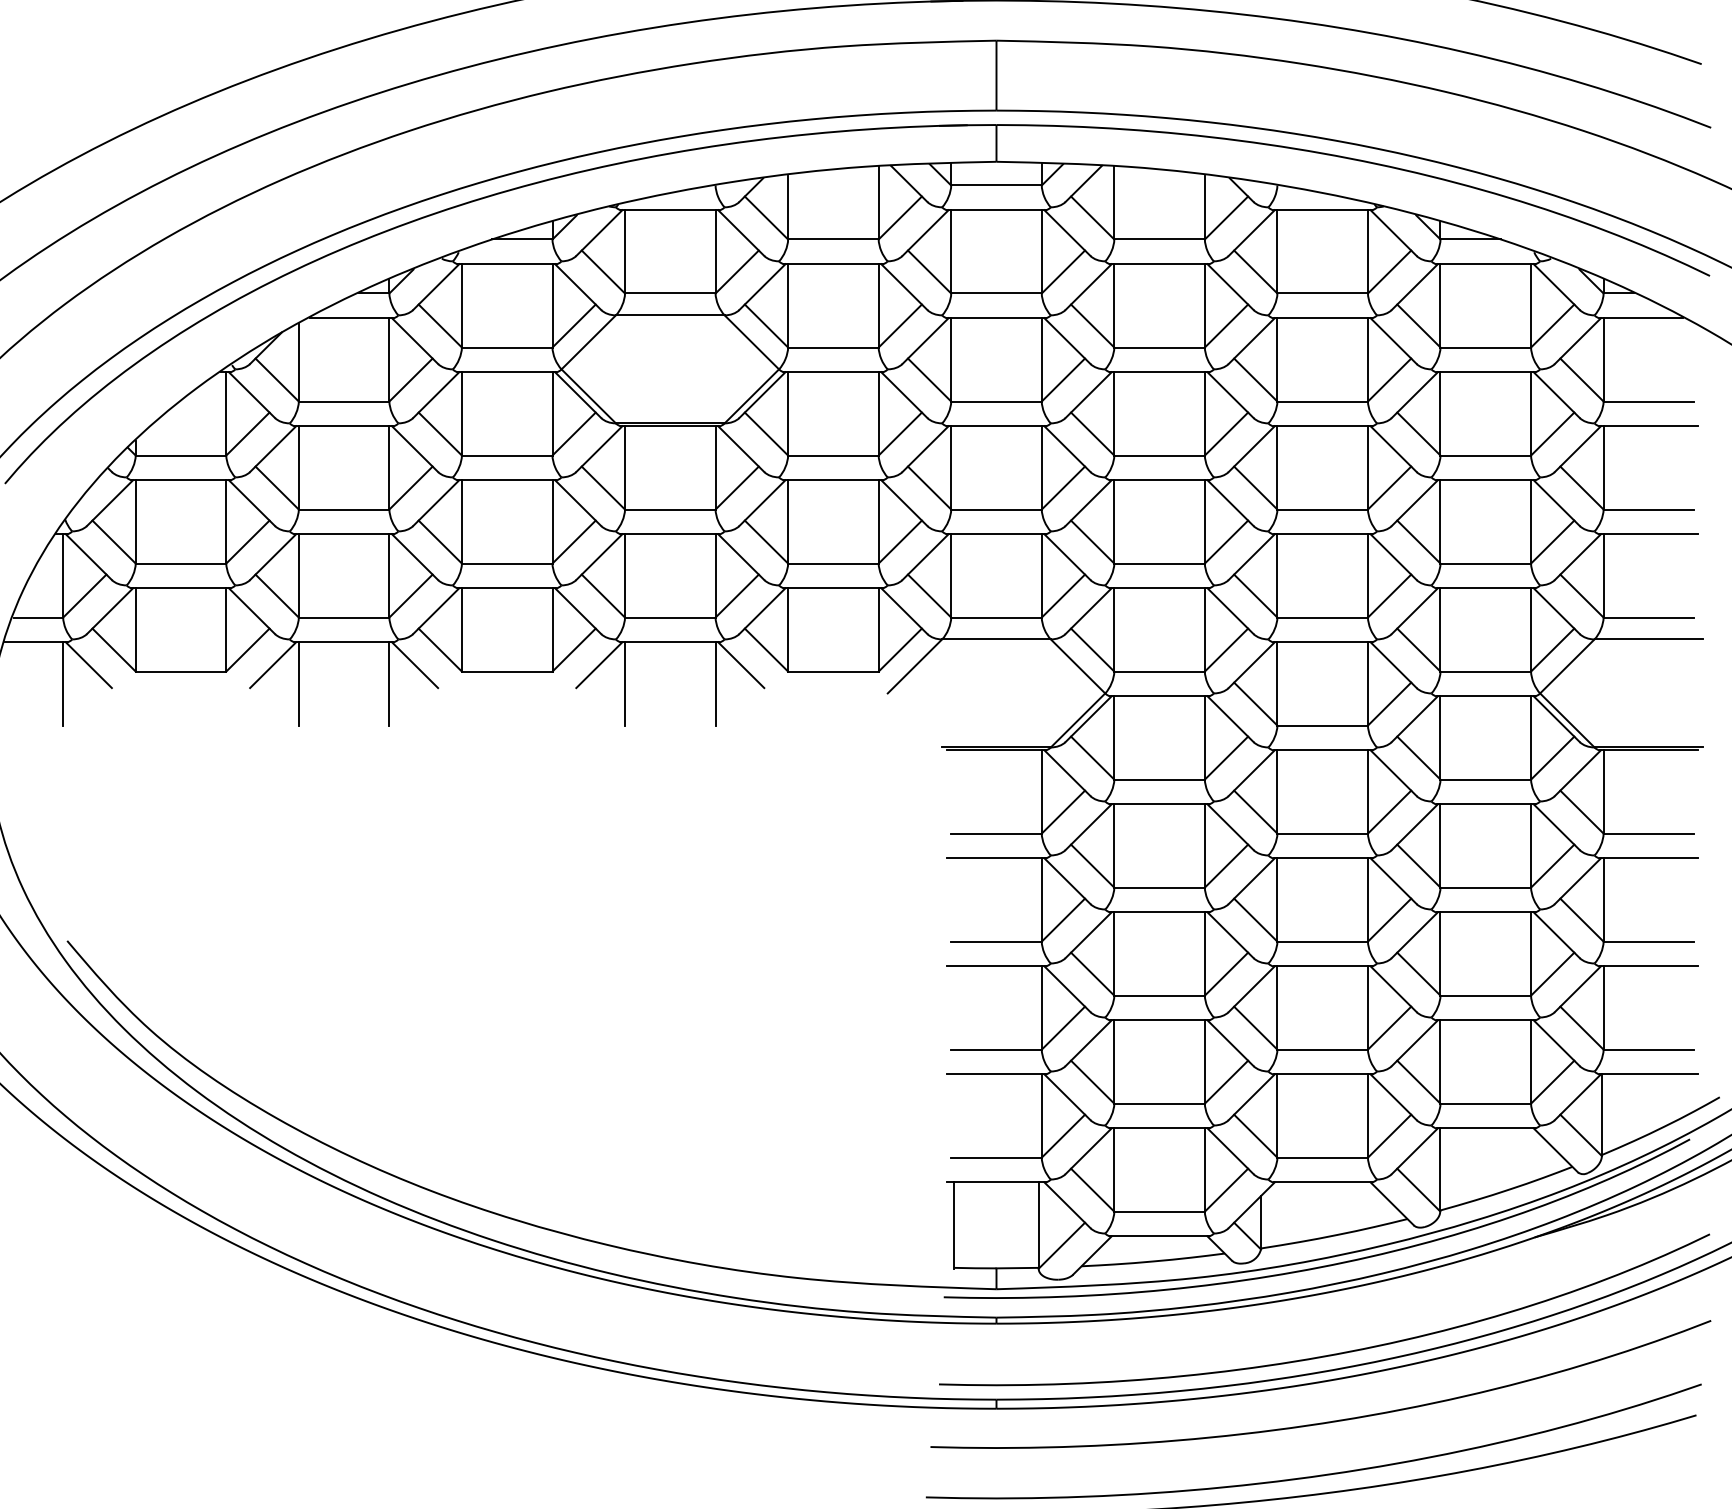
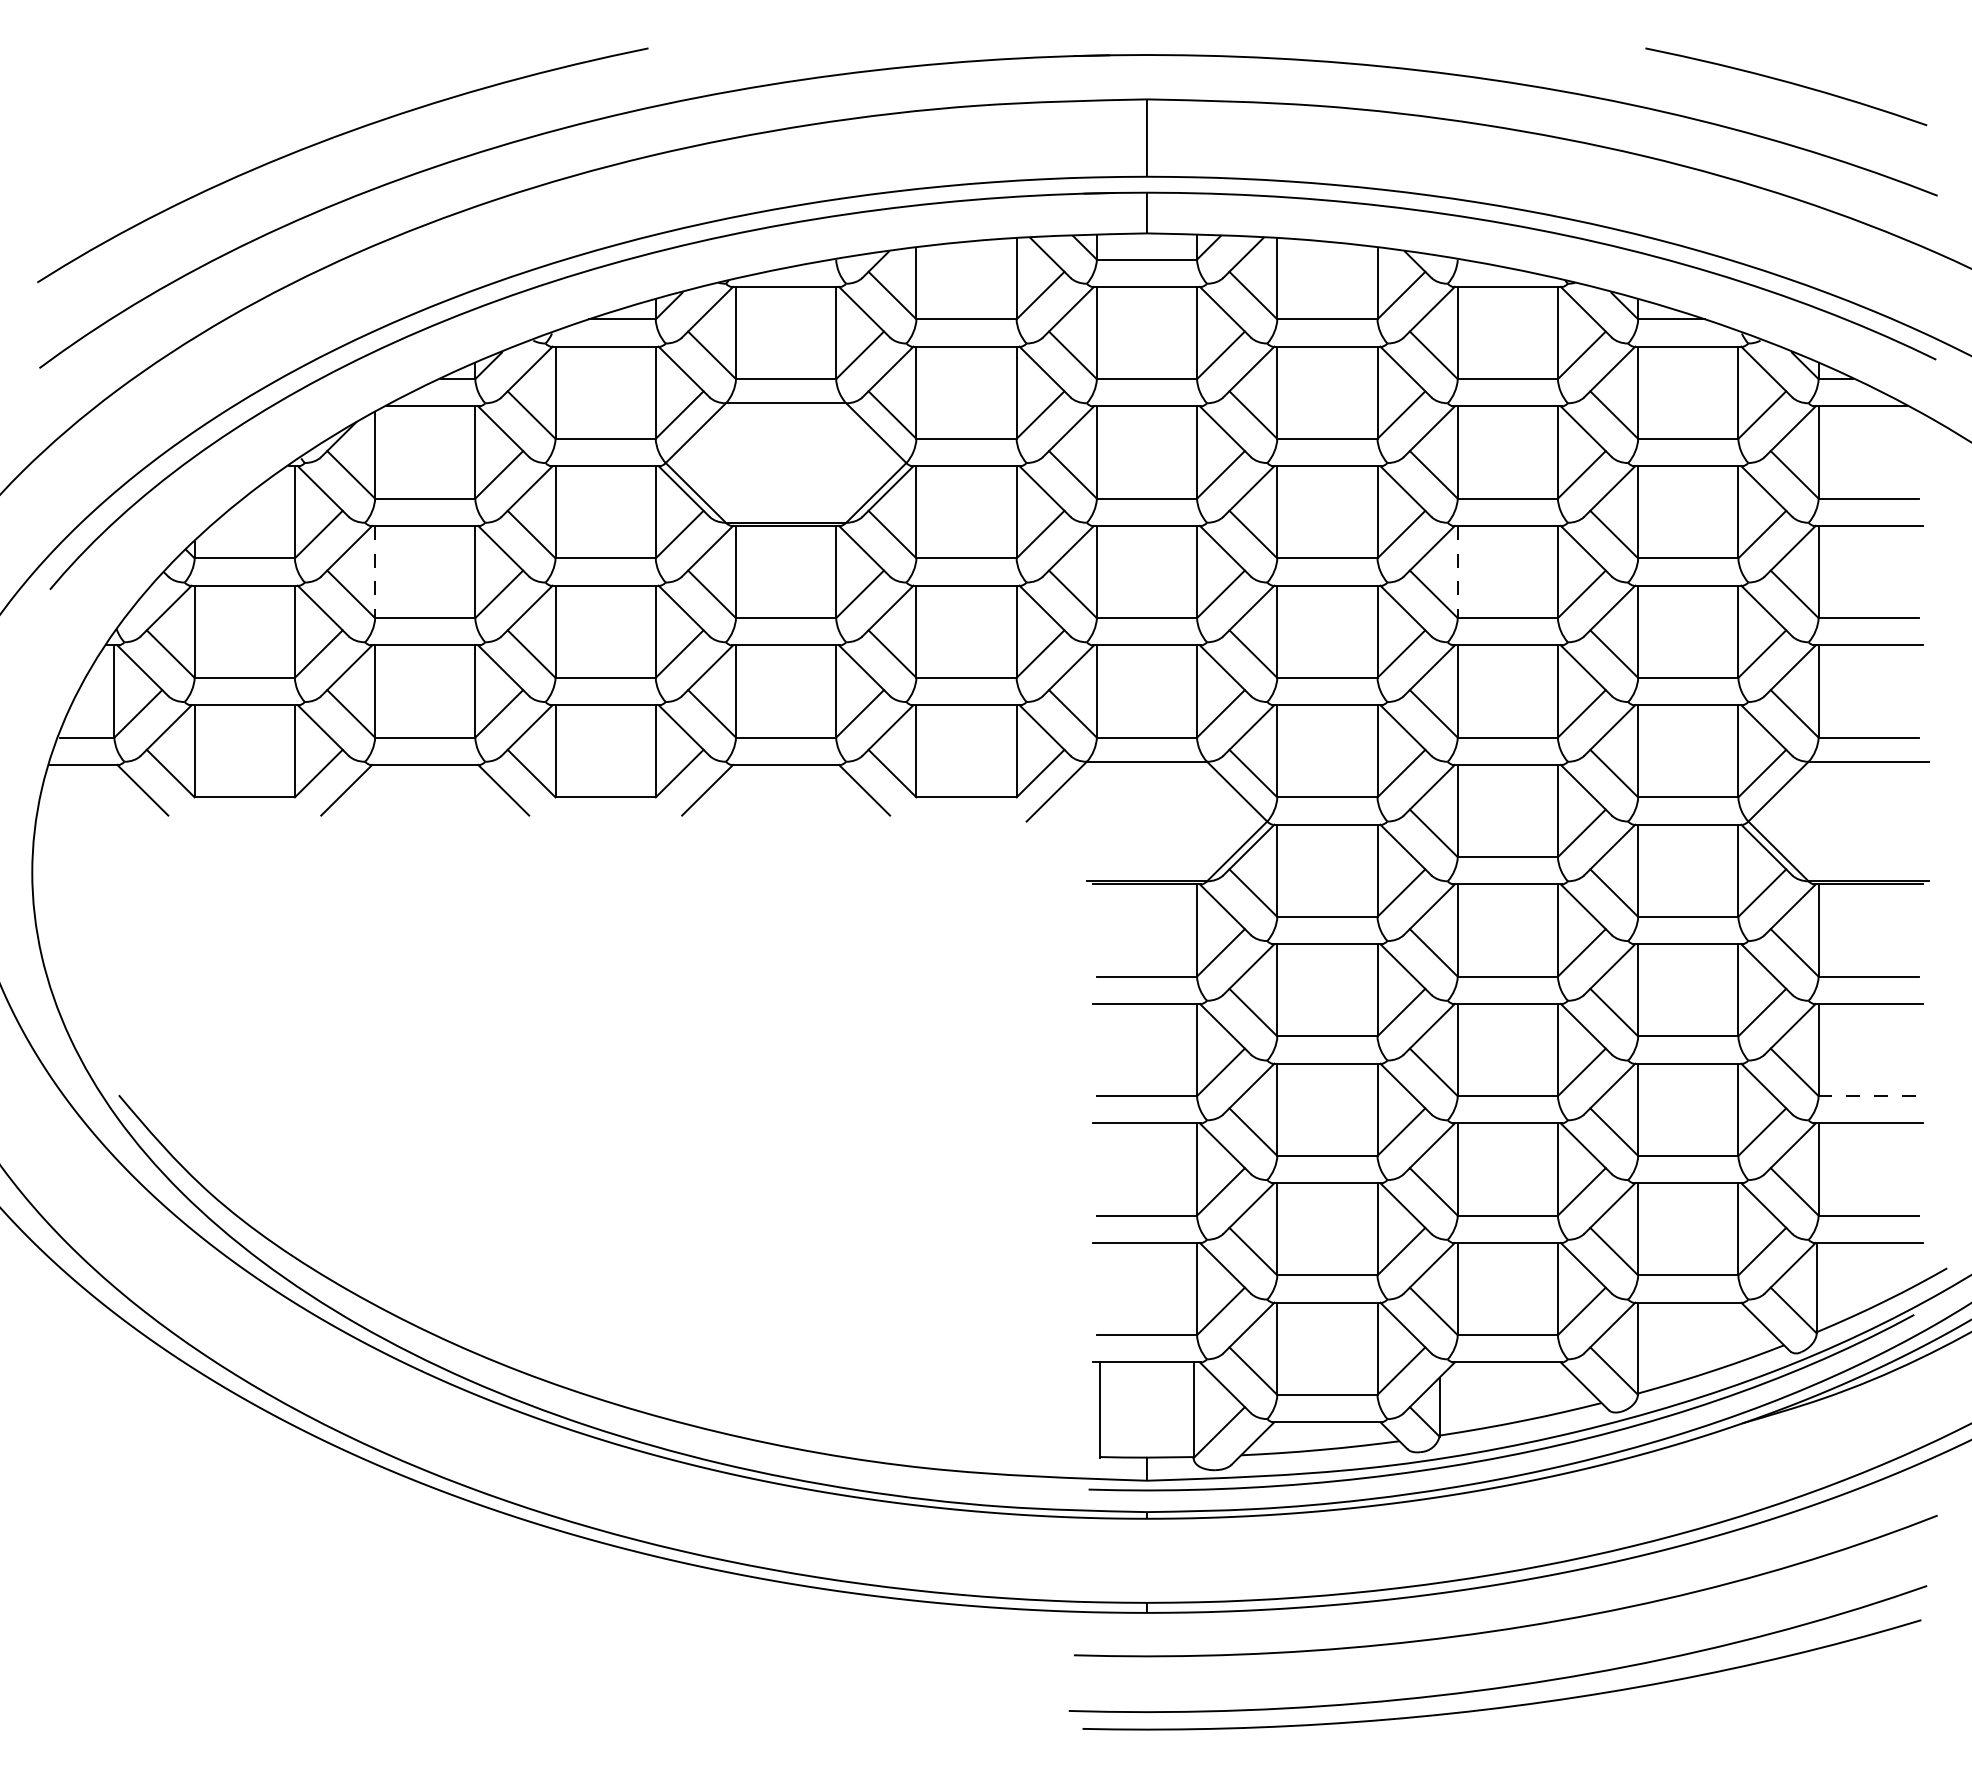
line: (299, 468) -> (375, 572), solid -> dashed
line: (1277, 468) -> (1457, 572), solid -> dashed
line: (63, 683) -> (114, 810), removed
line: (299, 683) -> (375, 810), removed
line: (389, 683) -> (475, 810), removed
line: (624, 683) -> (735, 810), removed
line: (715, 683) -> (836, 810), removed
line: (1649, 941) -> (1869, 1096), solid -> dashed
curve: (1331, 1354) -> (1517, 1552), removed

